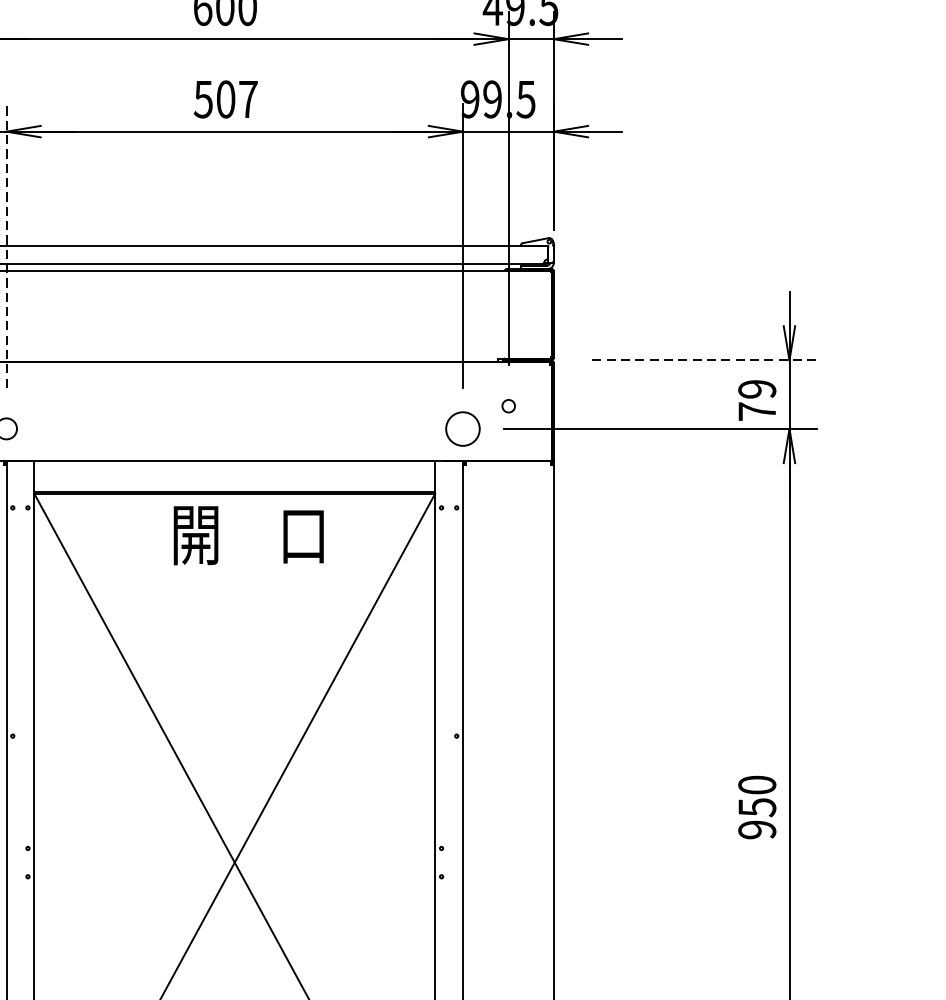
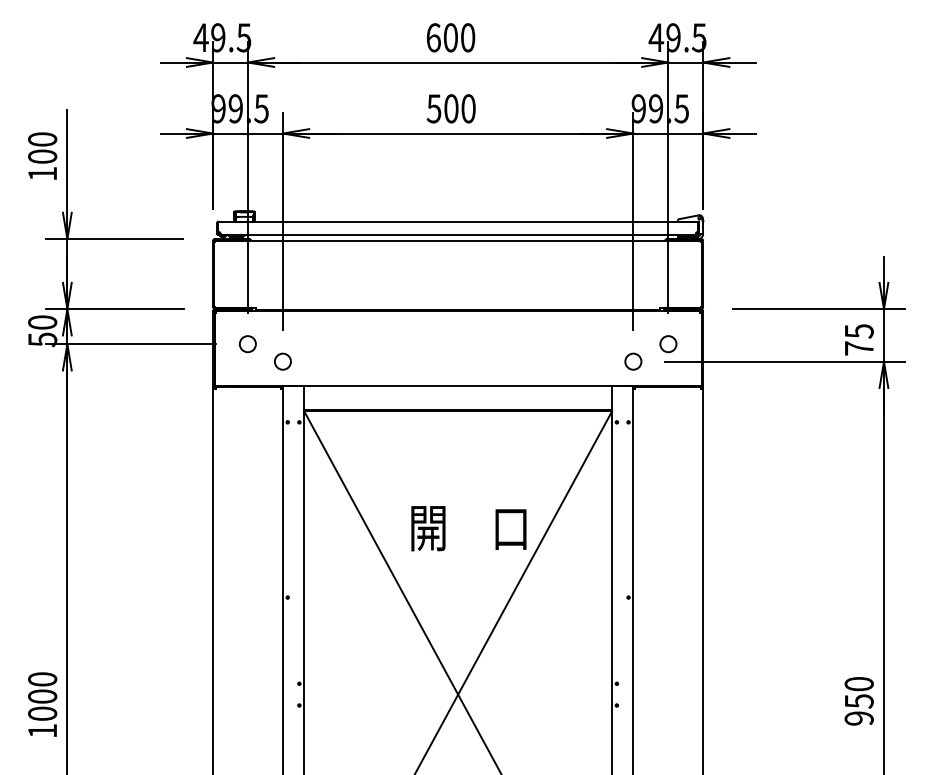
text: (248, 99) -> (468, 108), 507 -> 500
line: (5, 246) -> (282, 221), dashed -> solid
line: (705, 360) -> (819, 309), dashed -> solid
text: (756, 389) -> (858, 331), 79 -> 75
circle: (508, 406) -> (668, 344), size x1.67
circle: (463, 428) -> (633, 361), size x0.62
text: (248, 535) -> (468, 528), moved
text: (756, 807) -> (858, 701), moved

